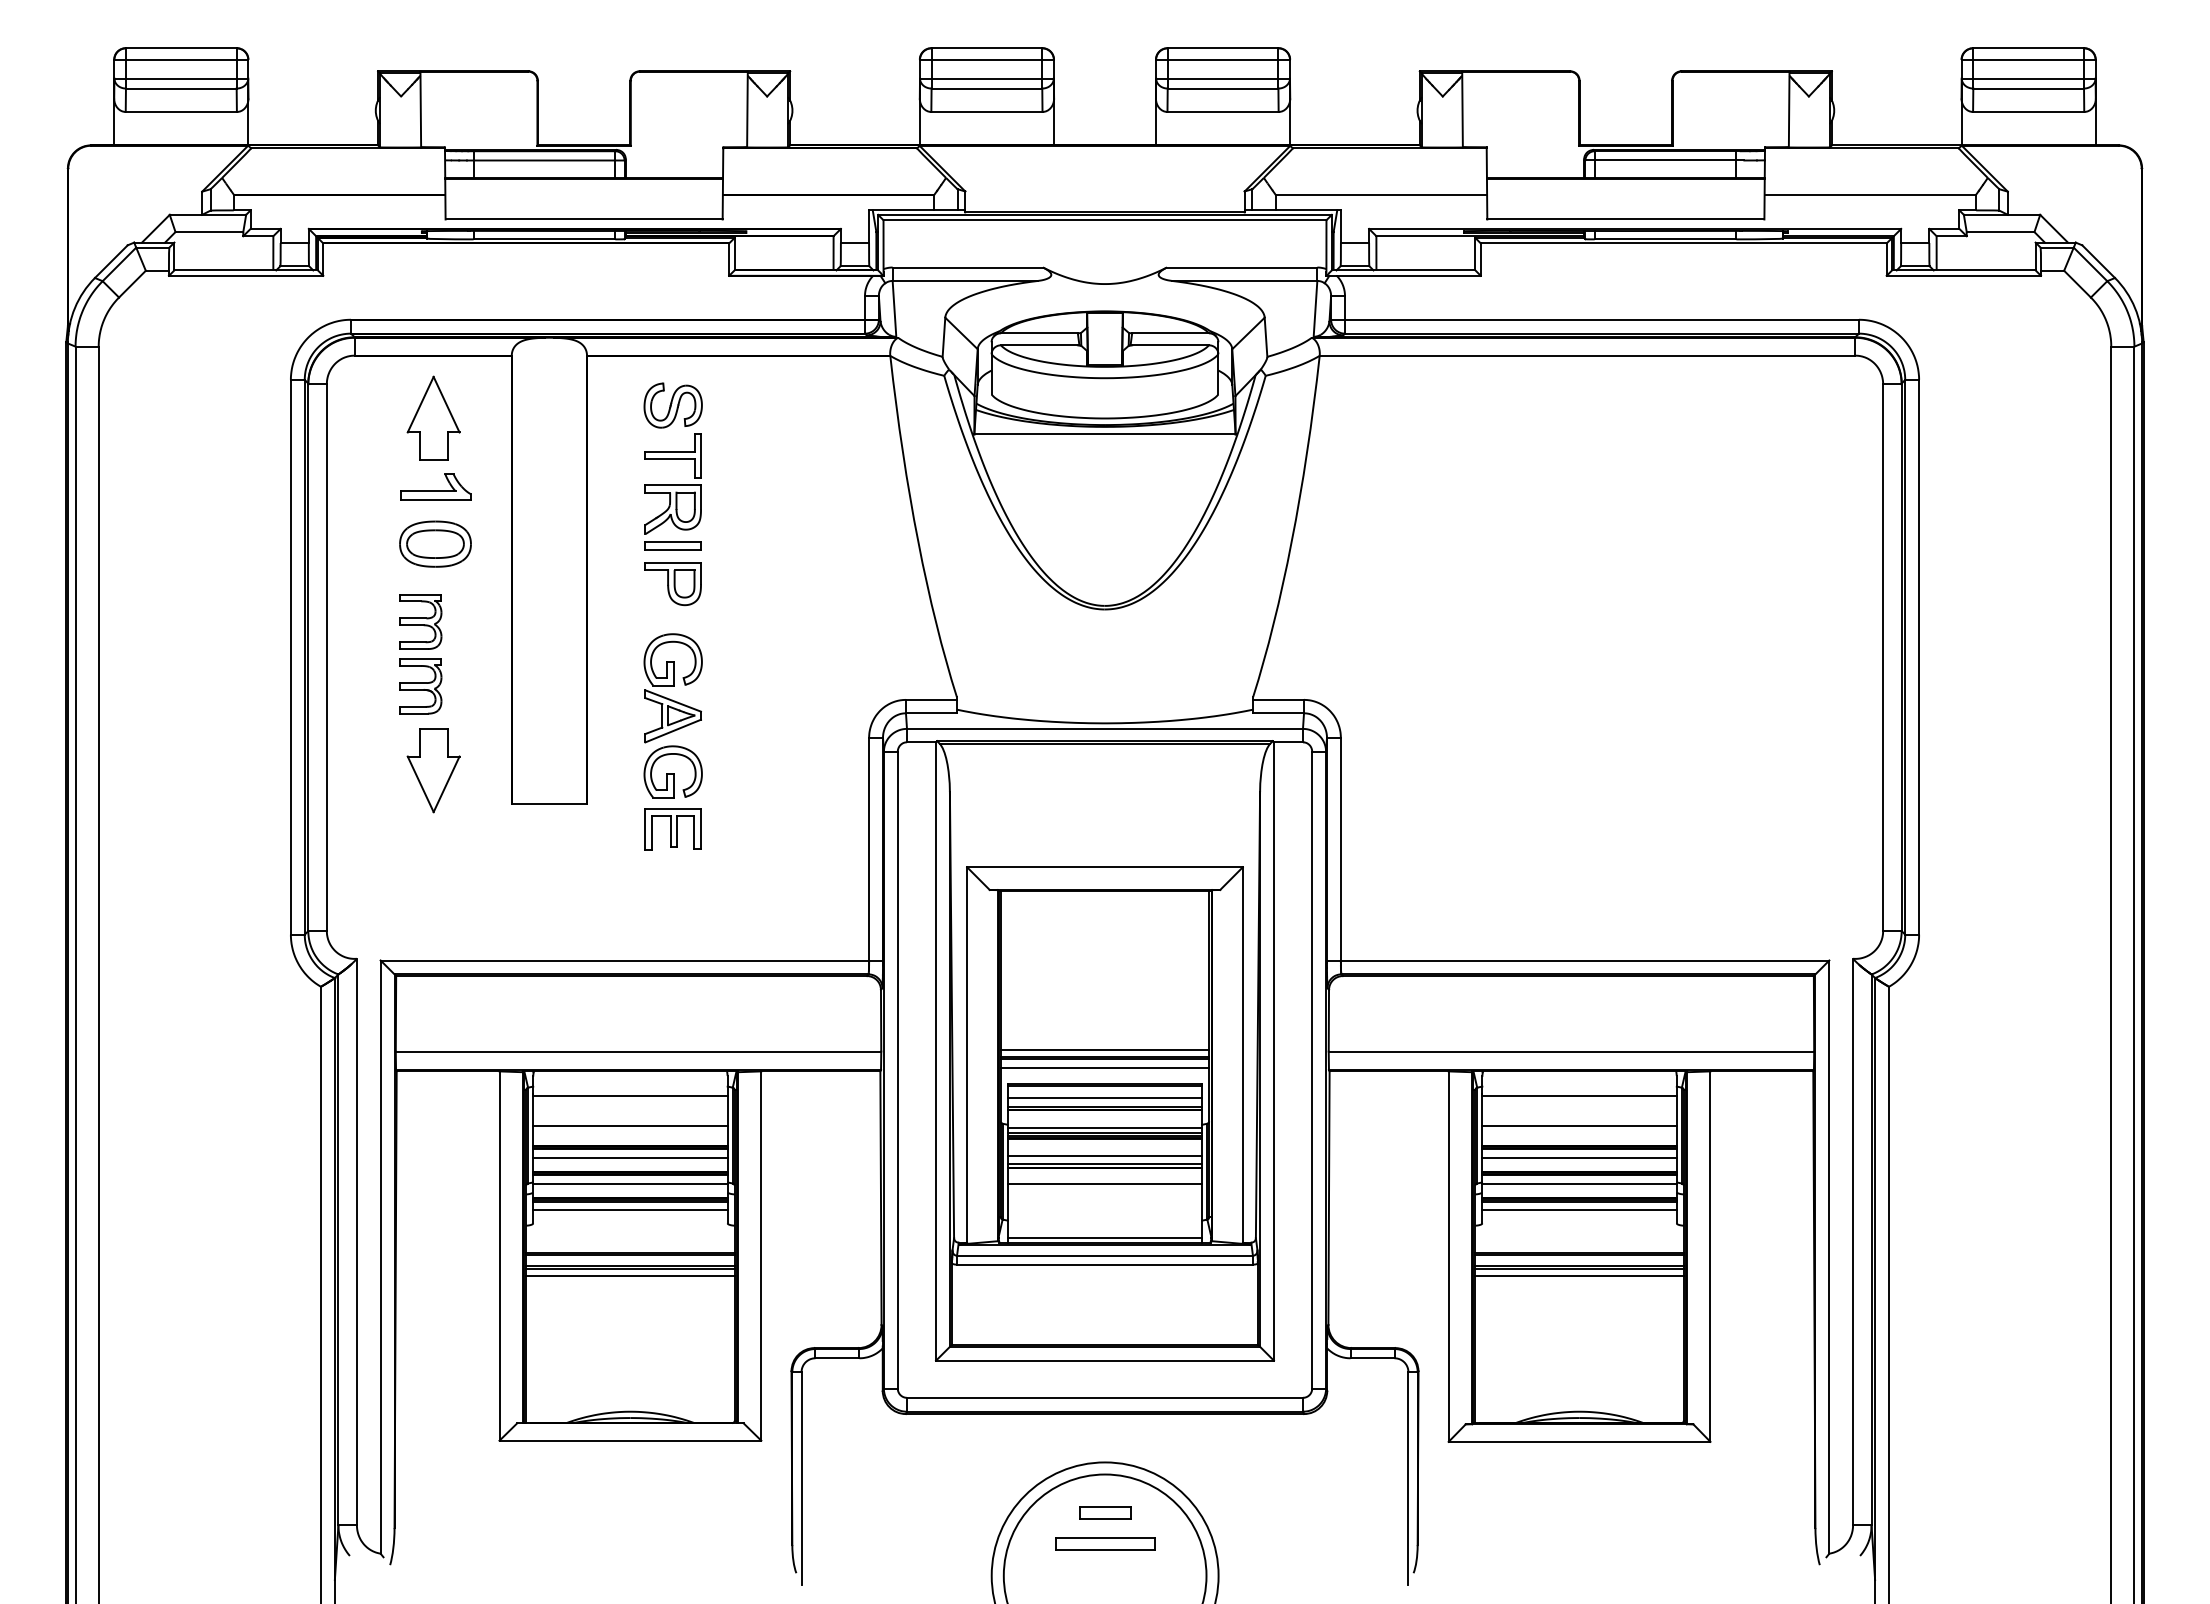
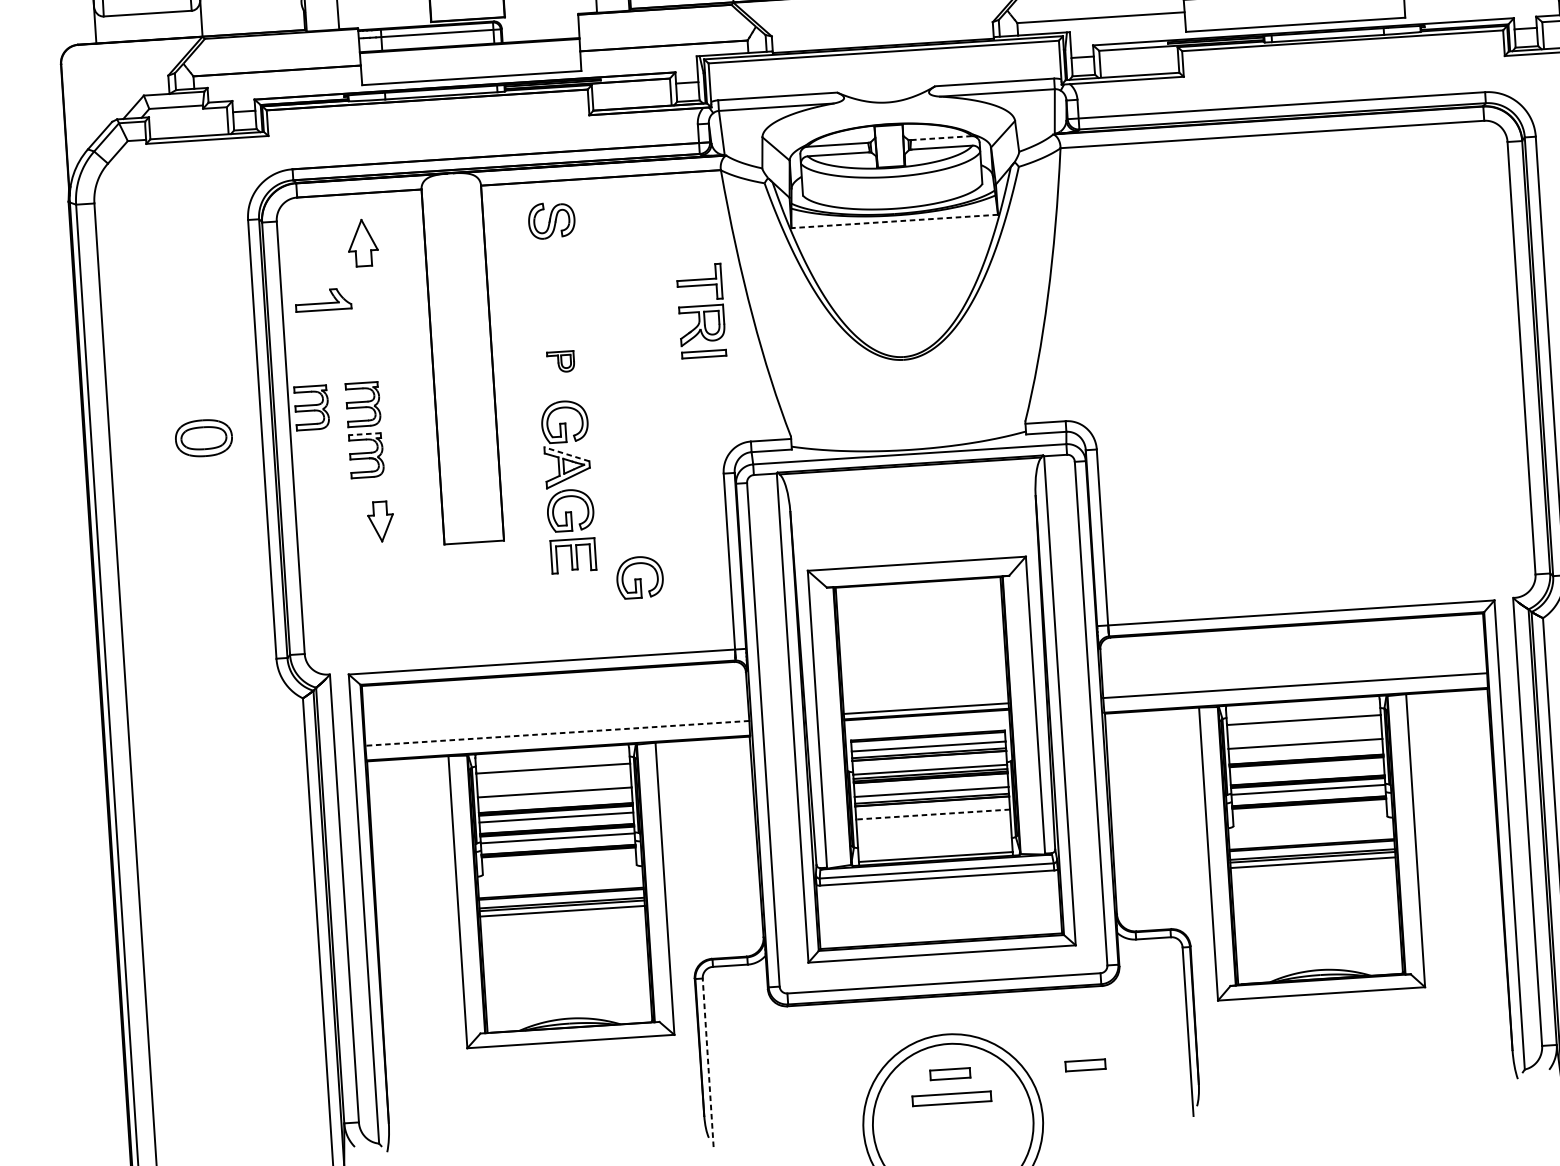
line: (1170, 333) -> (941, 138), solid -> dashed
part: (433, 417) -> (362, 242), size x0.7
line: (1105, 434) -> (895, 221), solid -> dashed
part: (435, 486) -> (322, 299), moved
part: (672, 491) -> (700, 311), moved
part: (435, 543) -> (203, 437), moved
part: (672, 584) -> (560, 362), size x0.6
part: (355, 621) -> (311, 407), added
line: (419, 659) -> (364, 434), solid -> dashed
line: (673, 701) -> (567, 454), solid -> dashed
part: (433, 770) -> (380, 521), size x0.6
part: (754, 861) -> (639, 577), added
line: (638, 1051) -> (557, 733), solid -> dashed
line: (1104, 1067) -> (926, 722), removed
line: (1579, 1157) -> (1306, 769), removed
line: (1104, 1184) -> (932, 814), solid -> dashed
line: (630, 1210) -> (559, 859), removed
line: (1579, 1210) -> (1309, 810), removed
line: (801, 1478) -> (708, 1062), solid -> dashed
part: (1276, 1512) -> (1085, 1065), added

